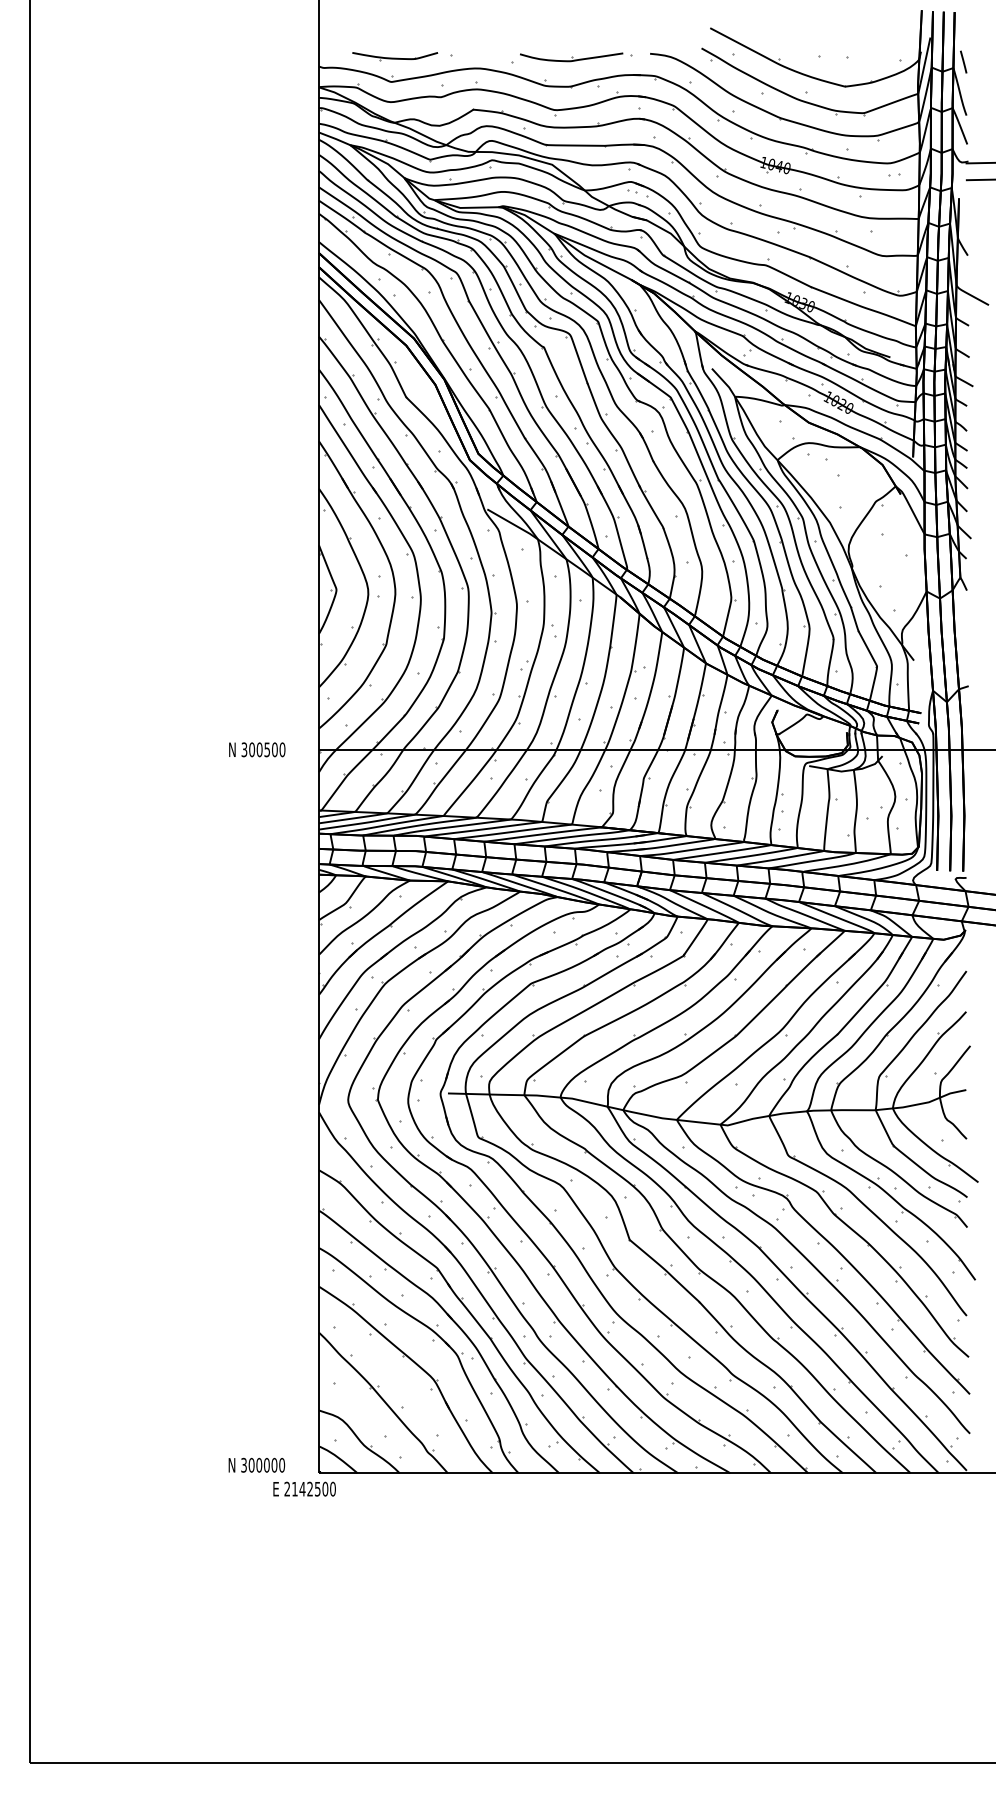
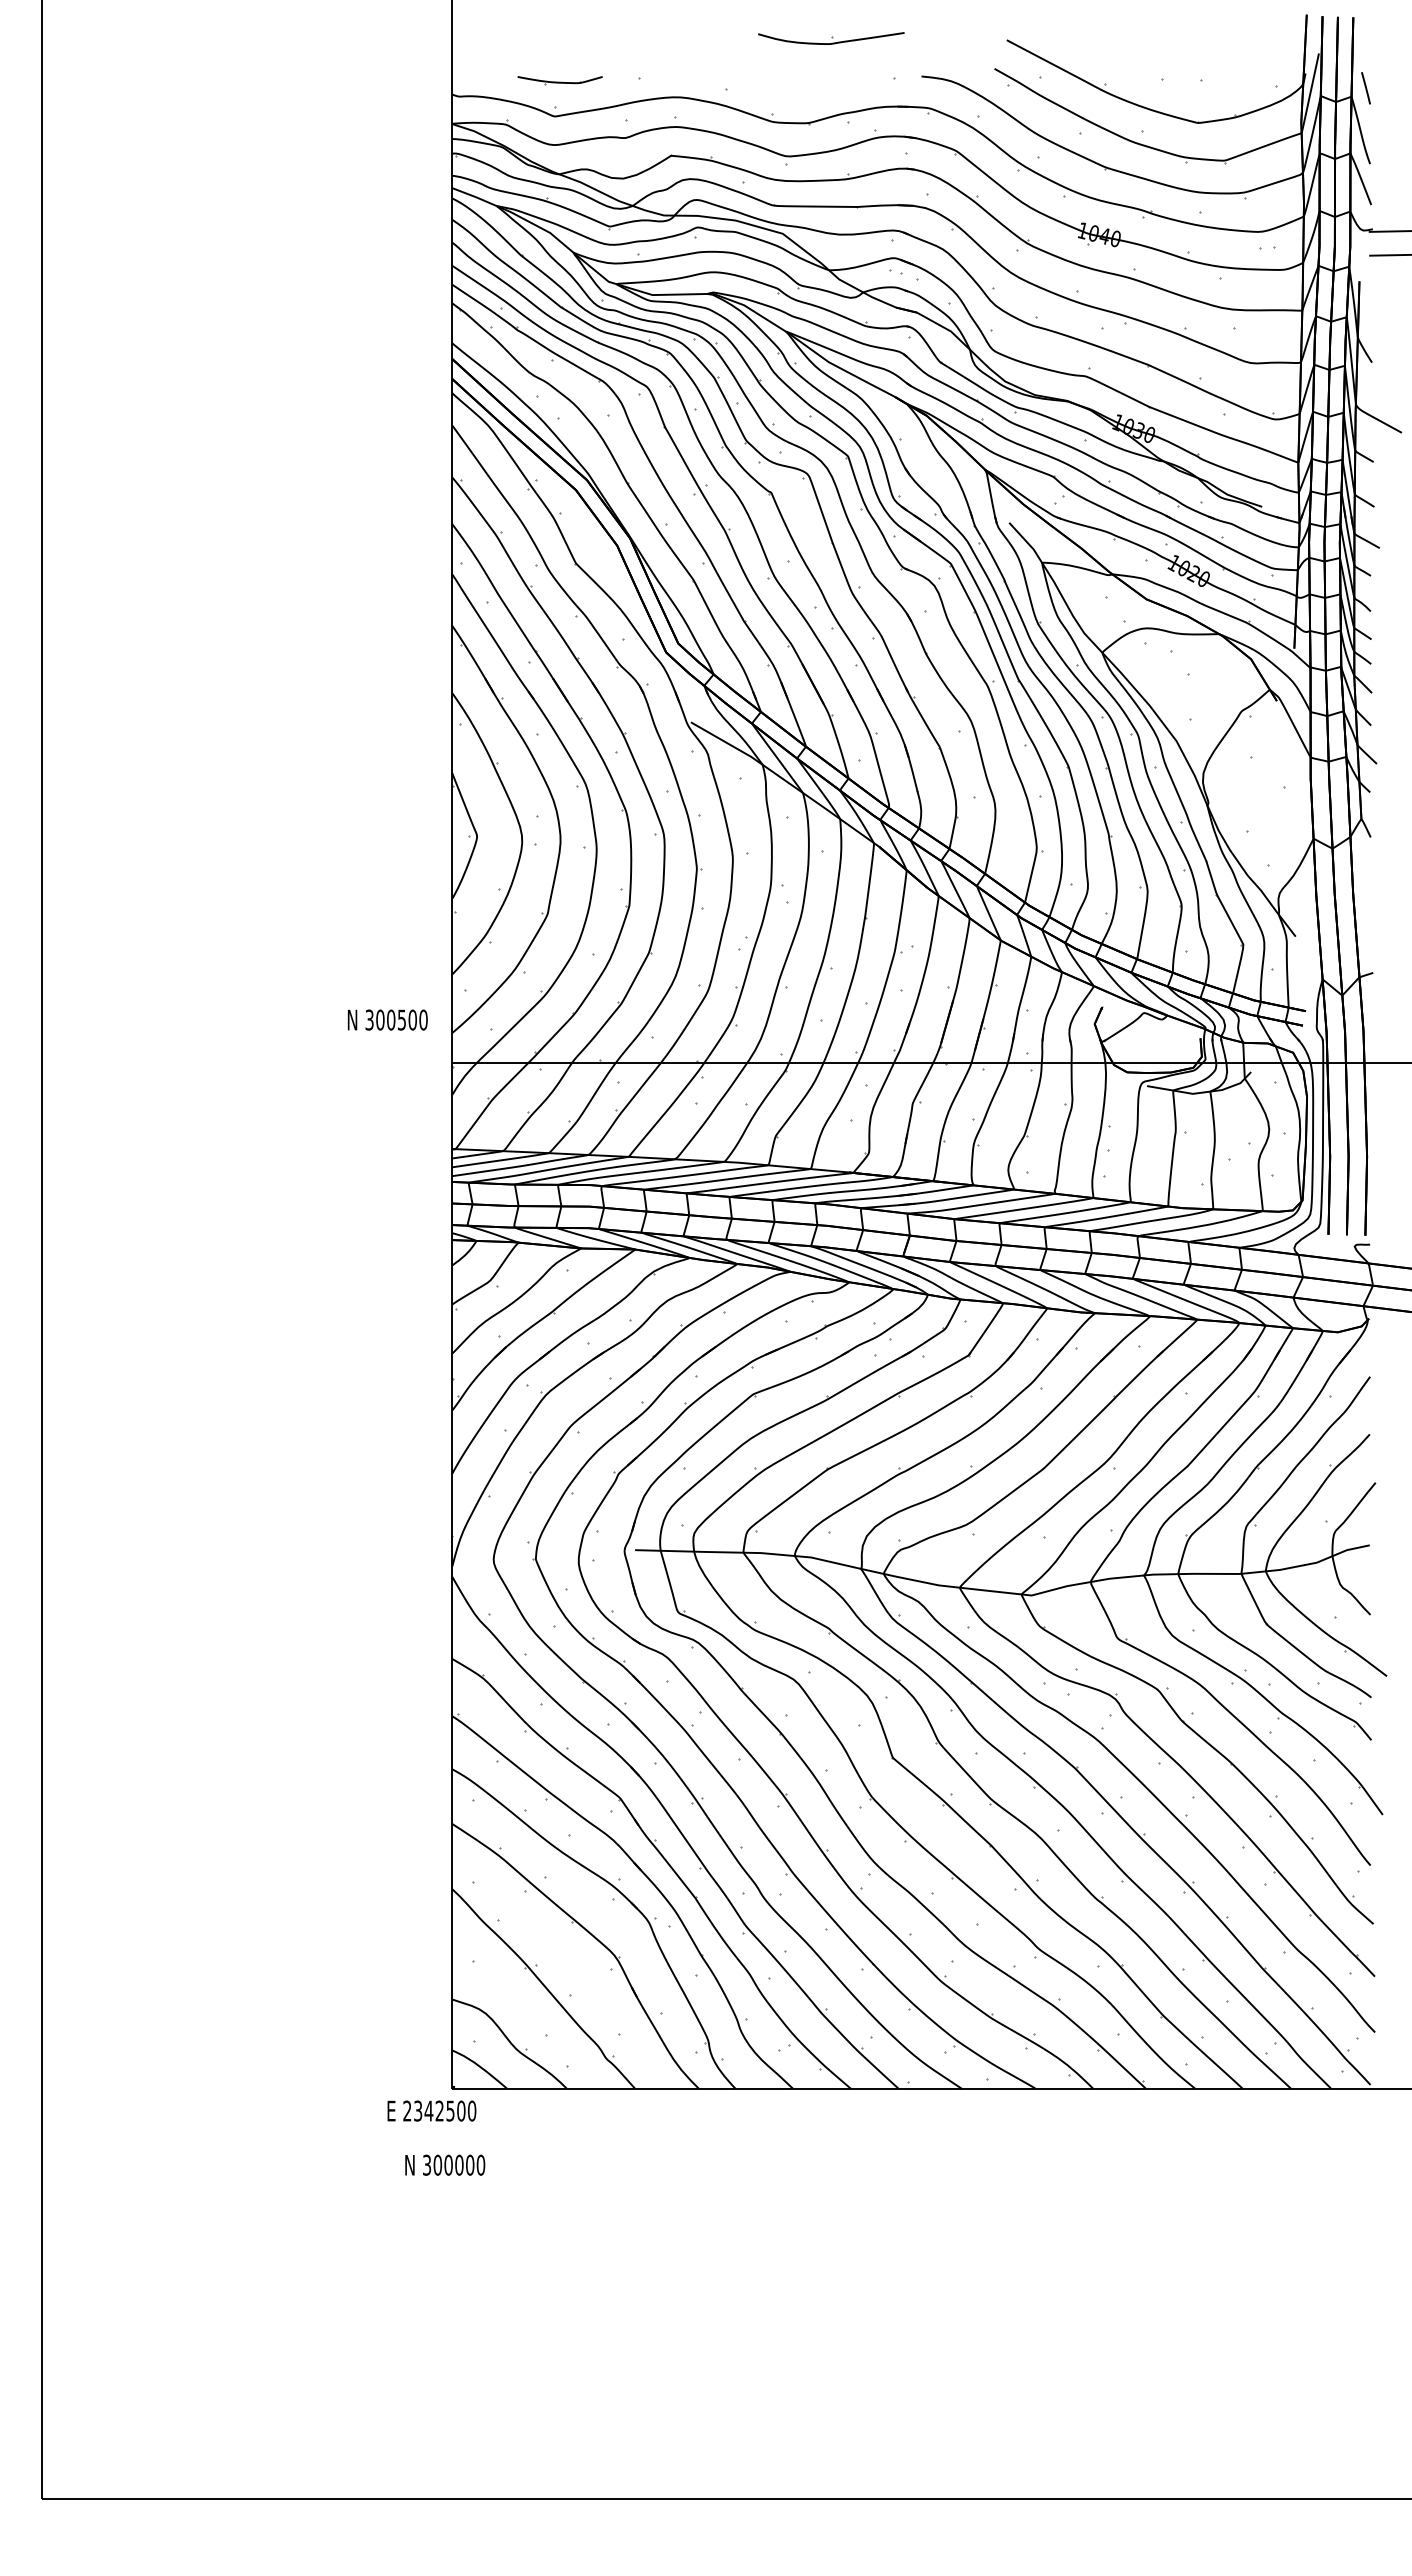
part: (394, 56) -> (559, 80), size x0.7
part: (571, 57) -> (831, 38), moved
text: (257, 749) -> (387, 1019), moved
text: (257, 1464) -> (445, 2164), moved
text: (295, 1488) -> (418, 2110), 2142500 -> 2342500

